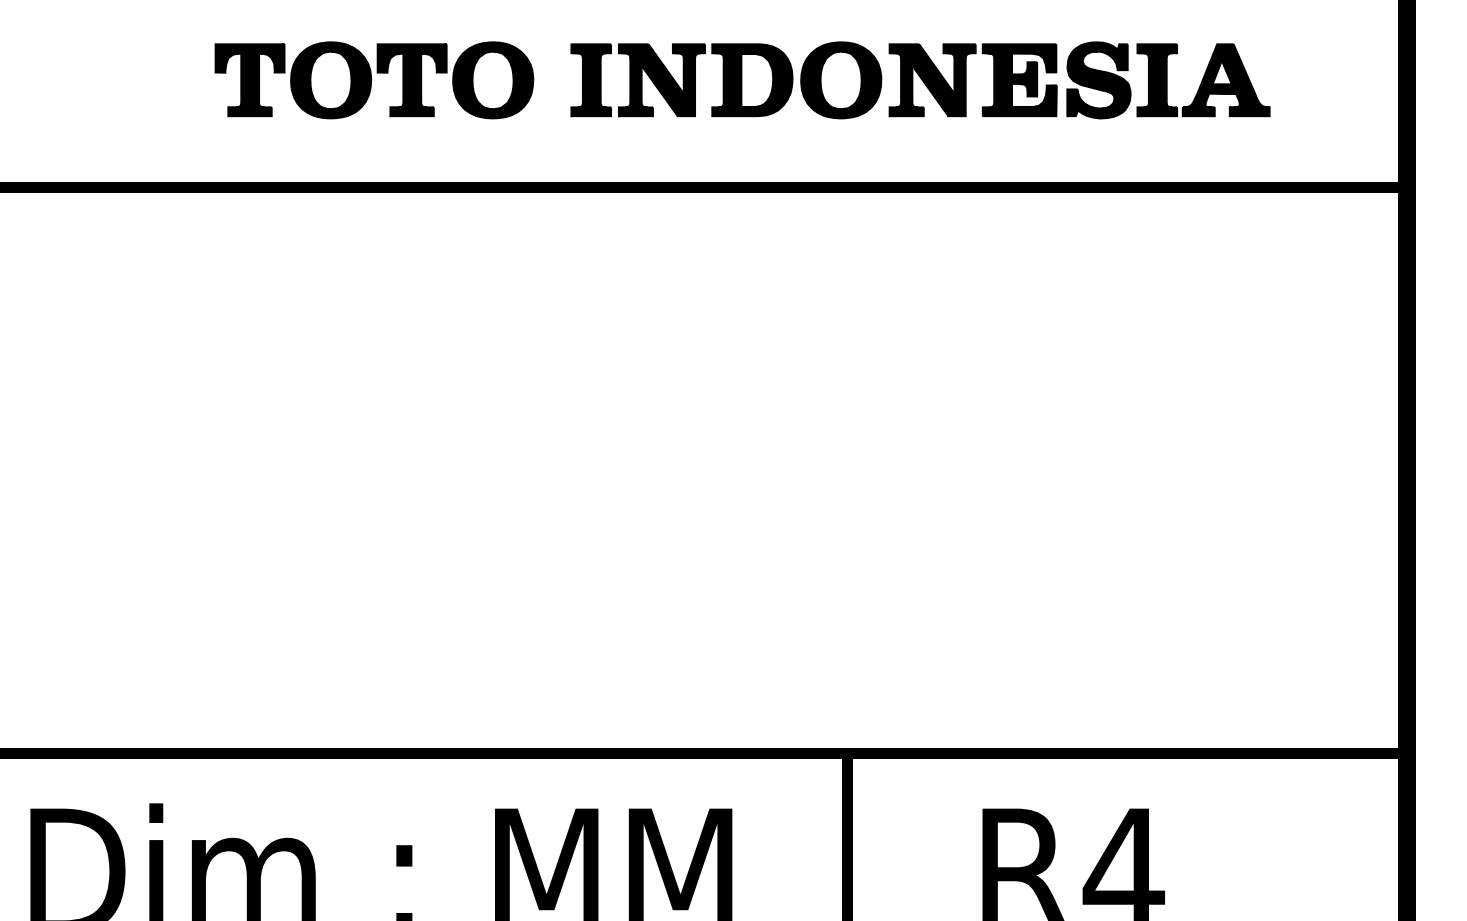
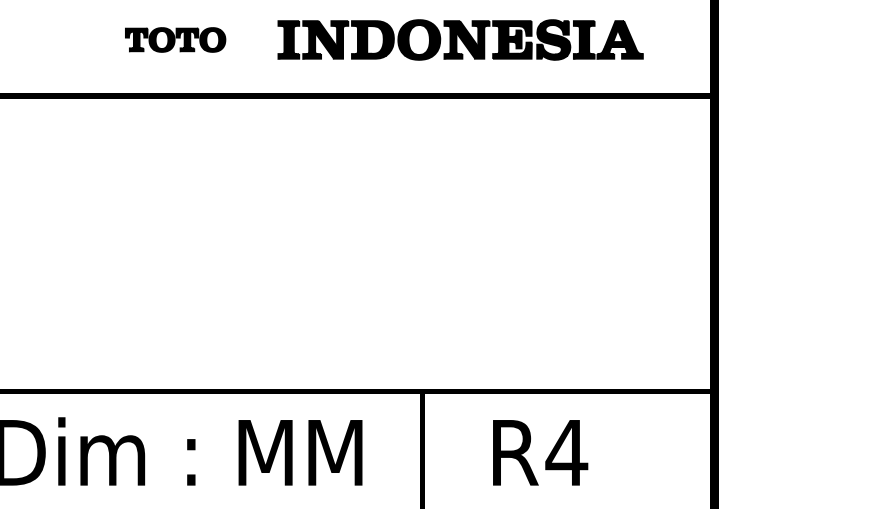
part: (374, 79) -> (175, 39), size x0.6

